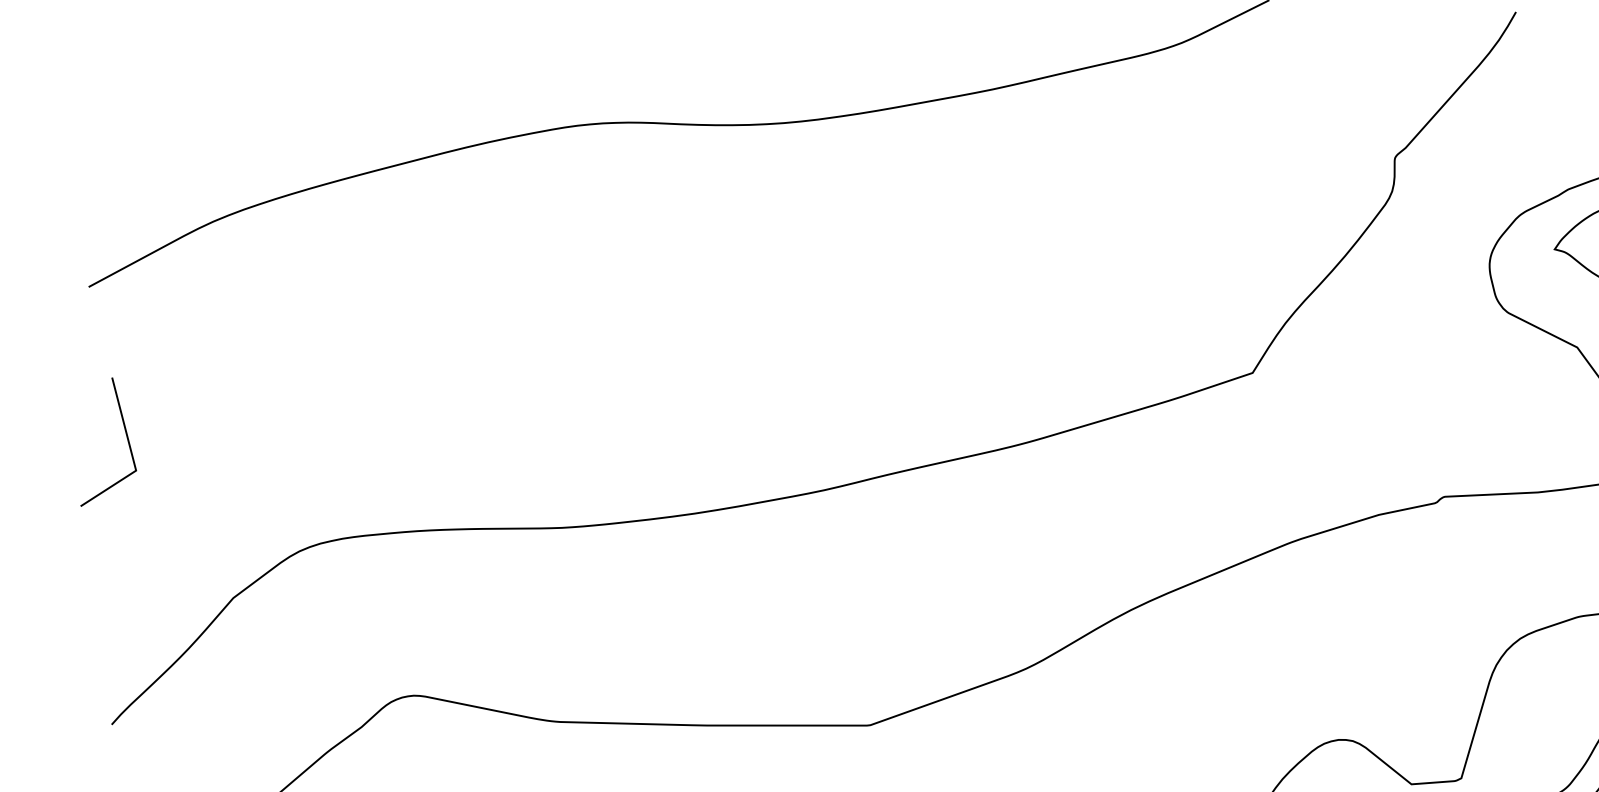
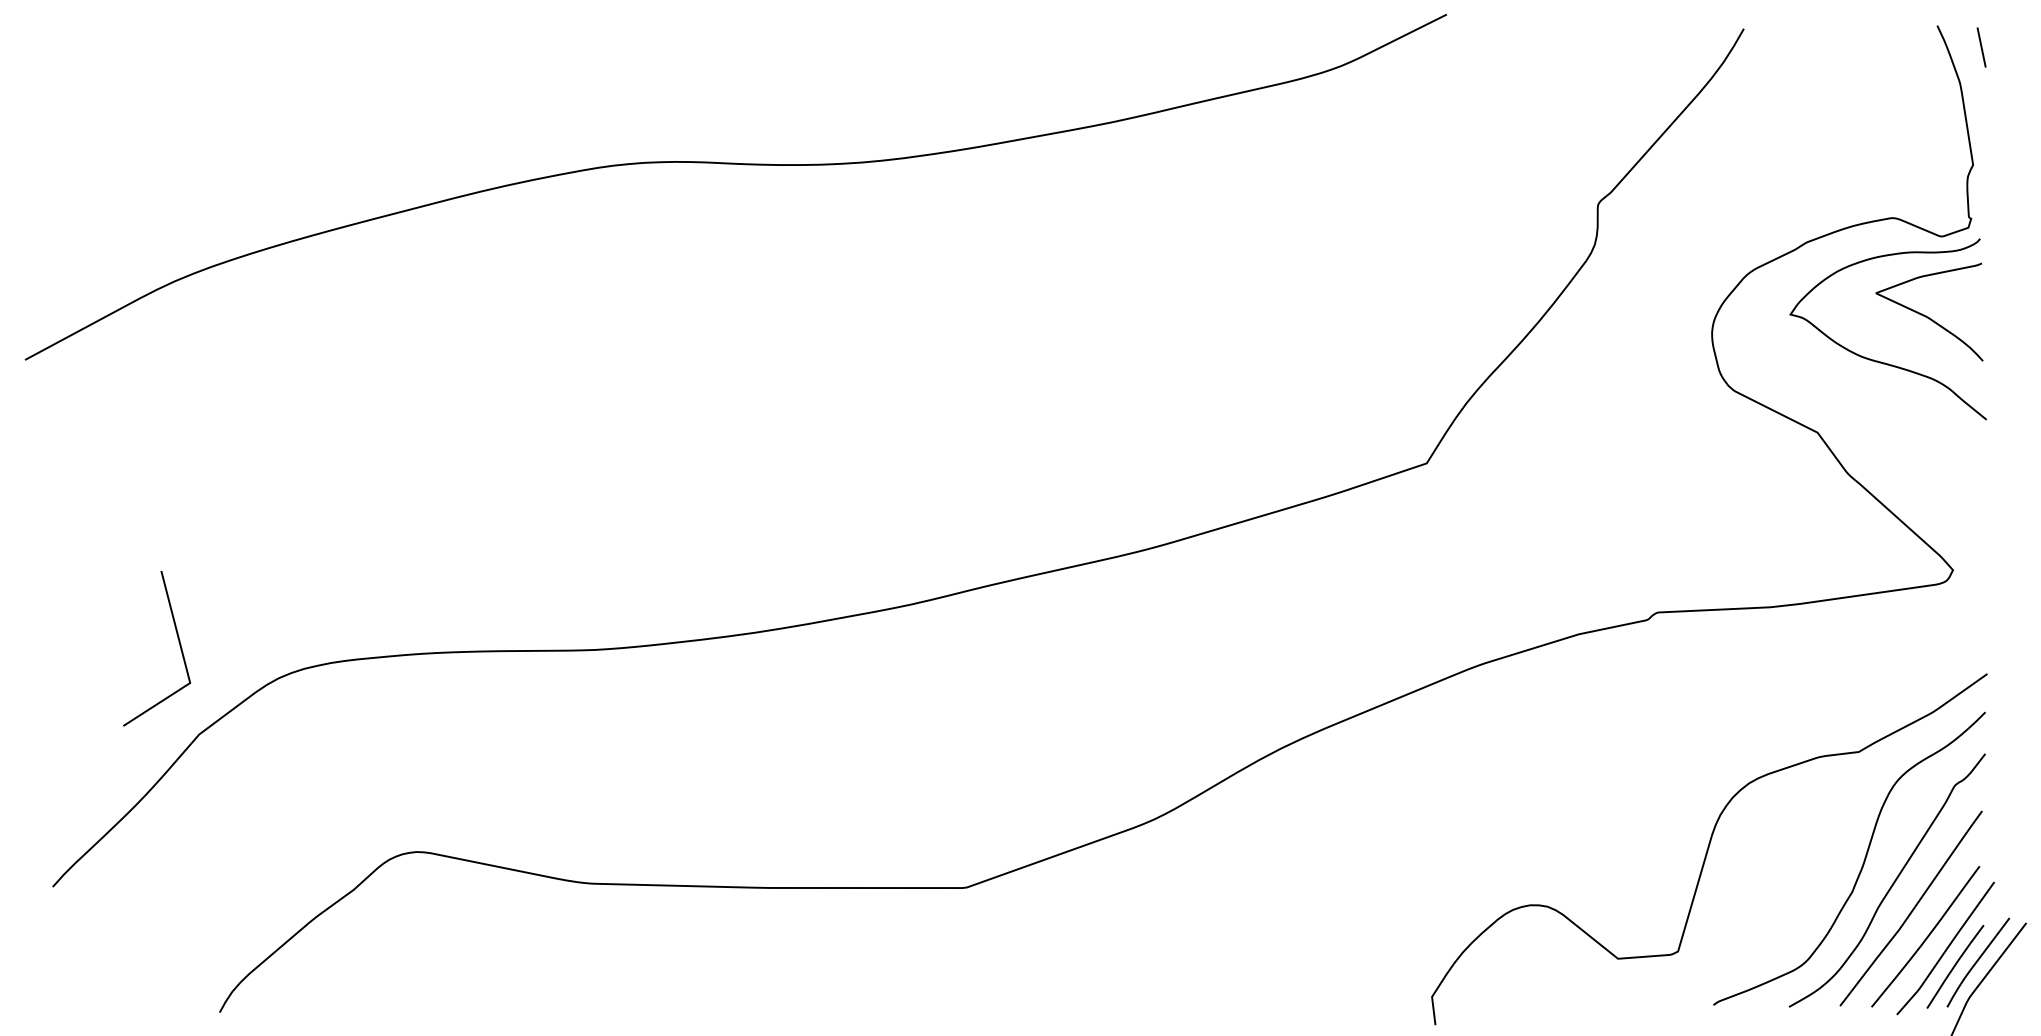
line: (126, 436) -> (178, 642), moved

